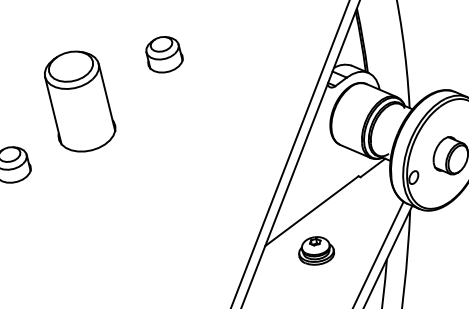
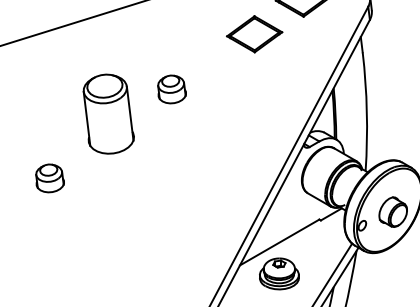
part: (163, 54) -> (171, 89), moved
part: (79, 100) -> (108, 113), moved
part: (316, 250) -> (279, 273), size x1.43

